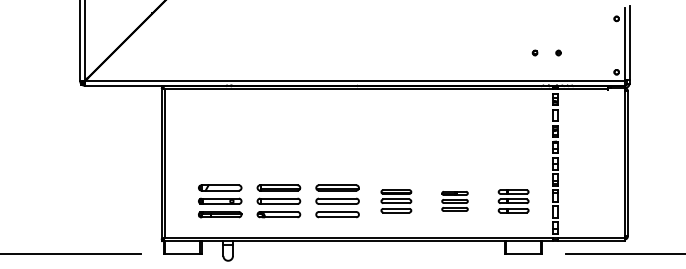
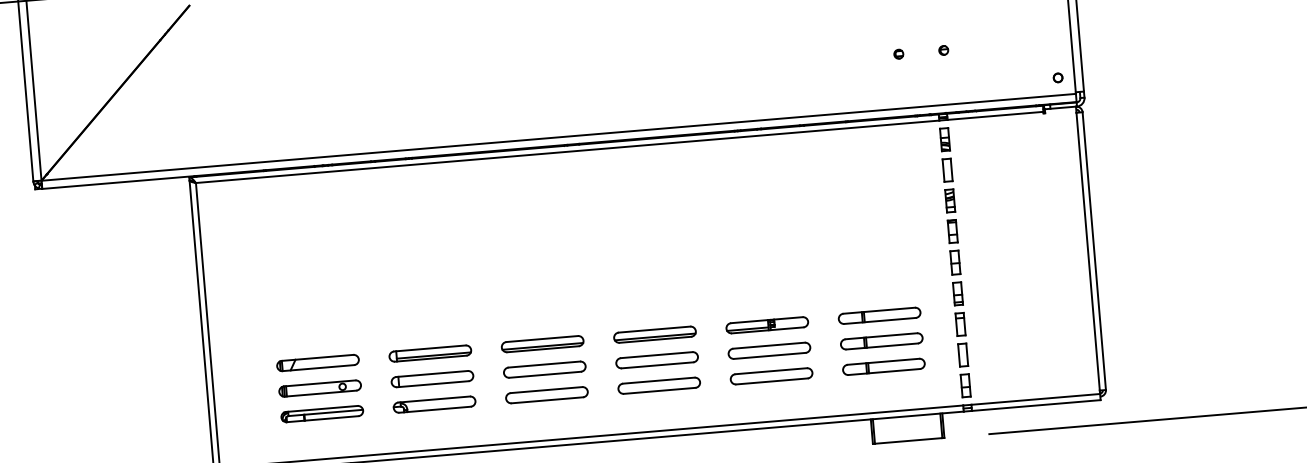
part: (396, 201) -> (657, 360), size x1.43
part: (454, 201) -> (768, 351), size x1.67
part: (513, 201) -> (881, 341), size x1.43

